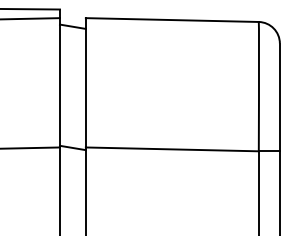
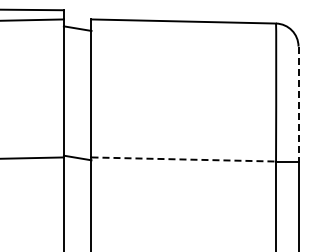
line: (279, 97) -> (298, 104), solid -> dashed
line: (173, 149) -> (184, 159), solid -> dashed

